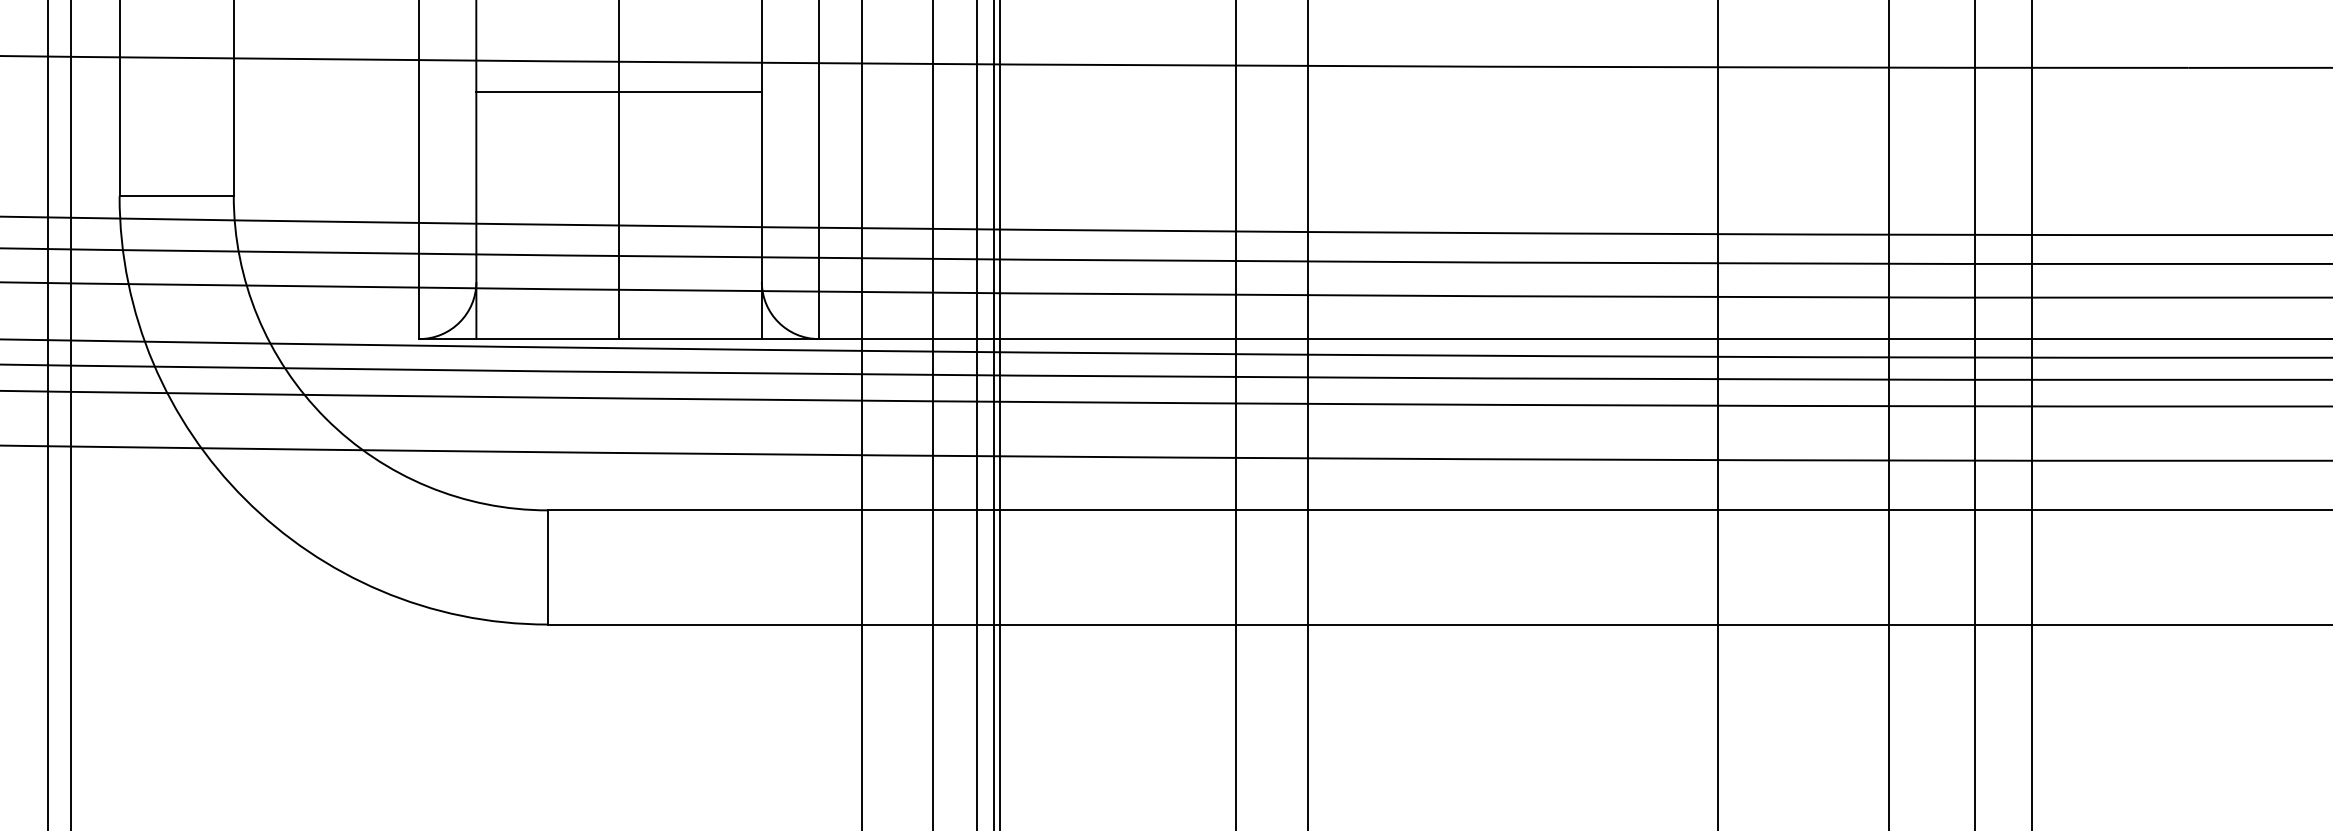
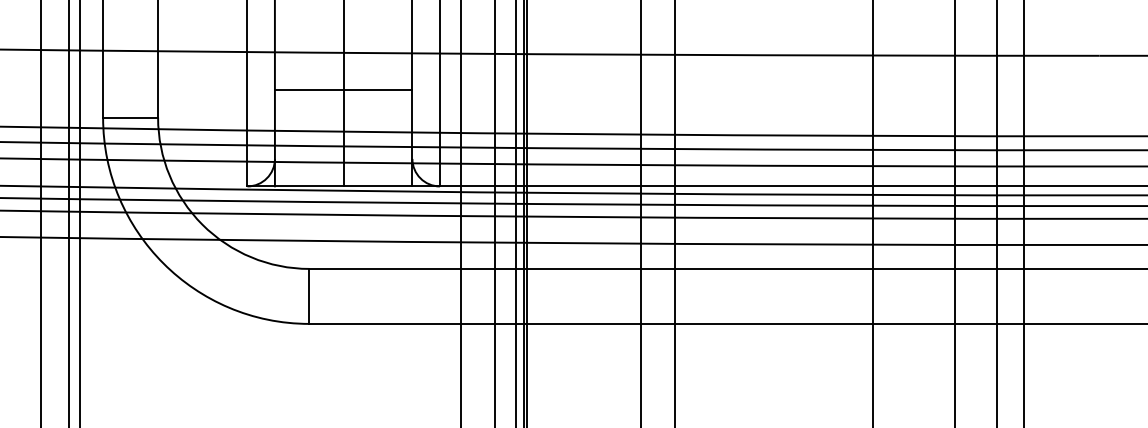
line: (618, 92) -> (343, 90), moved

